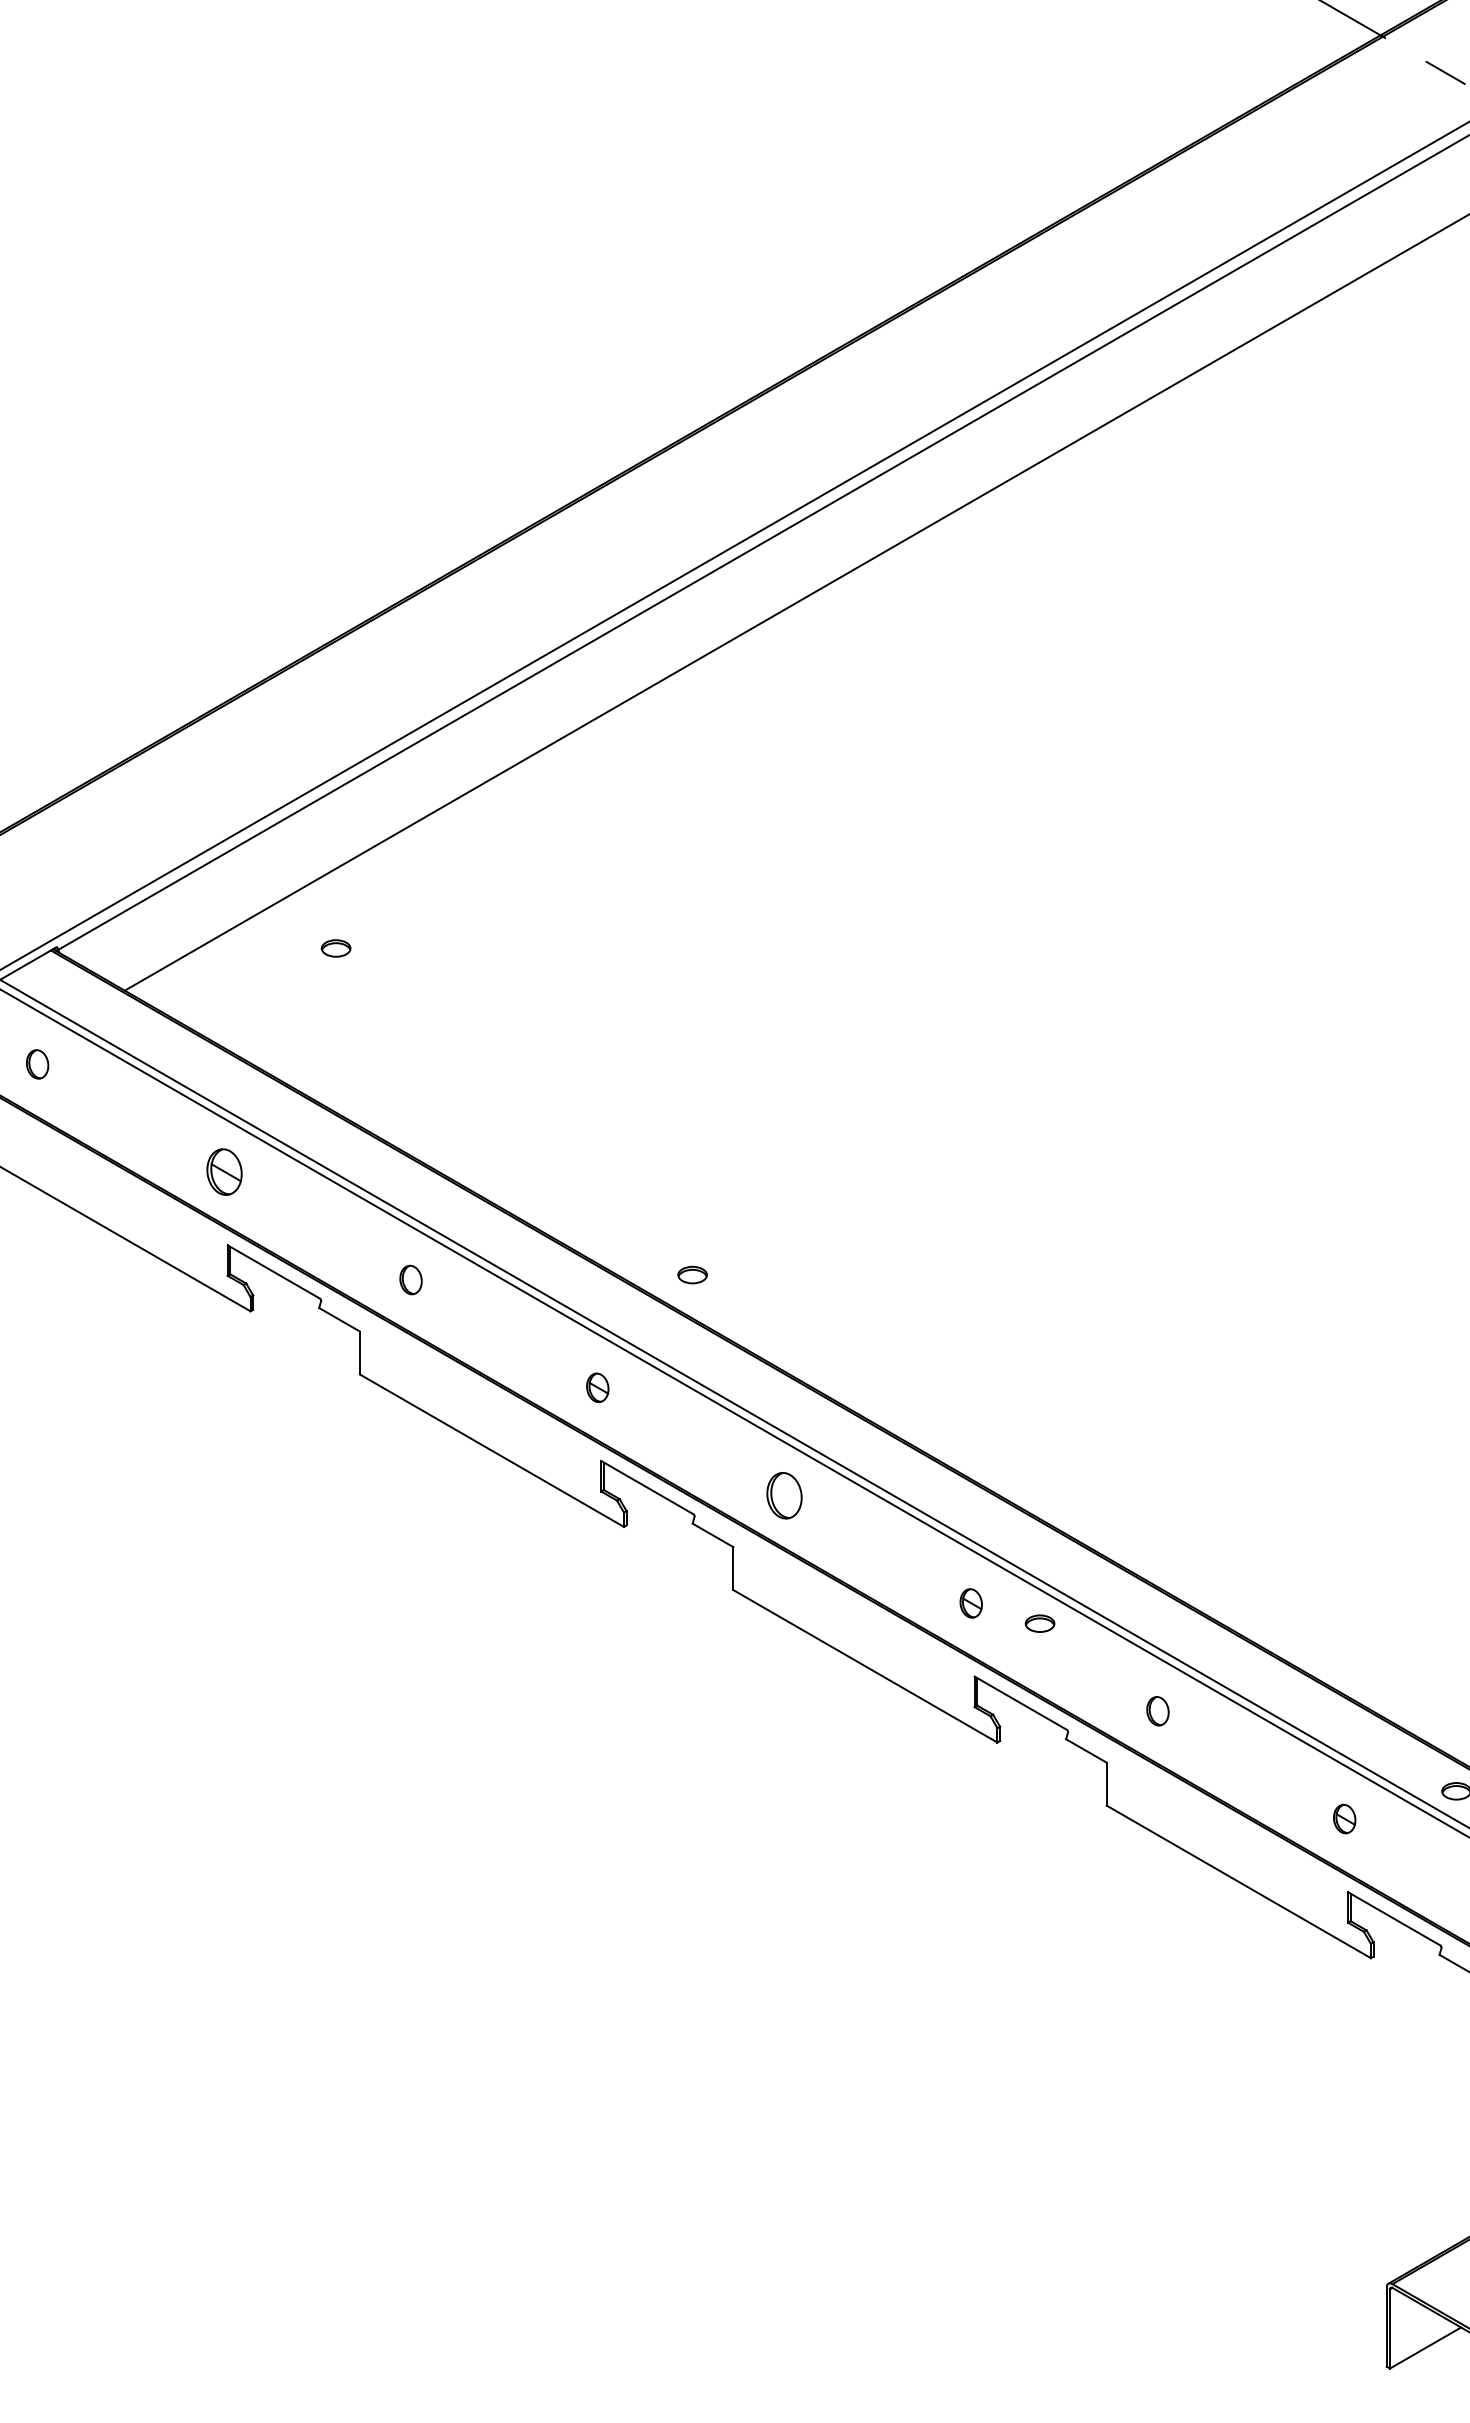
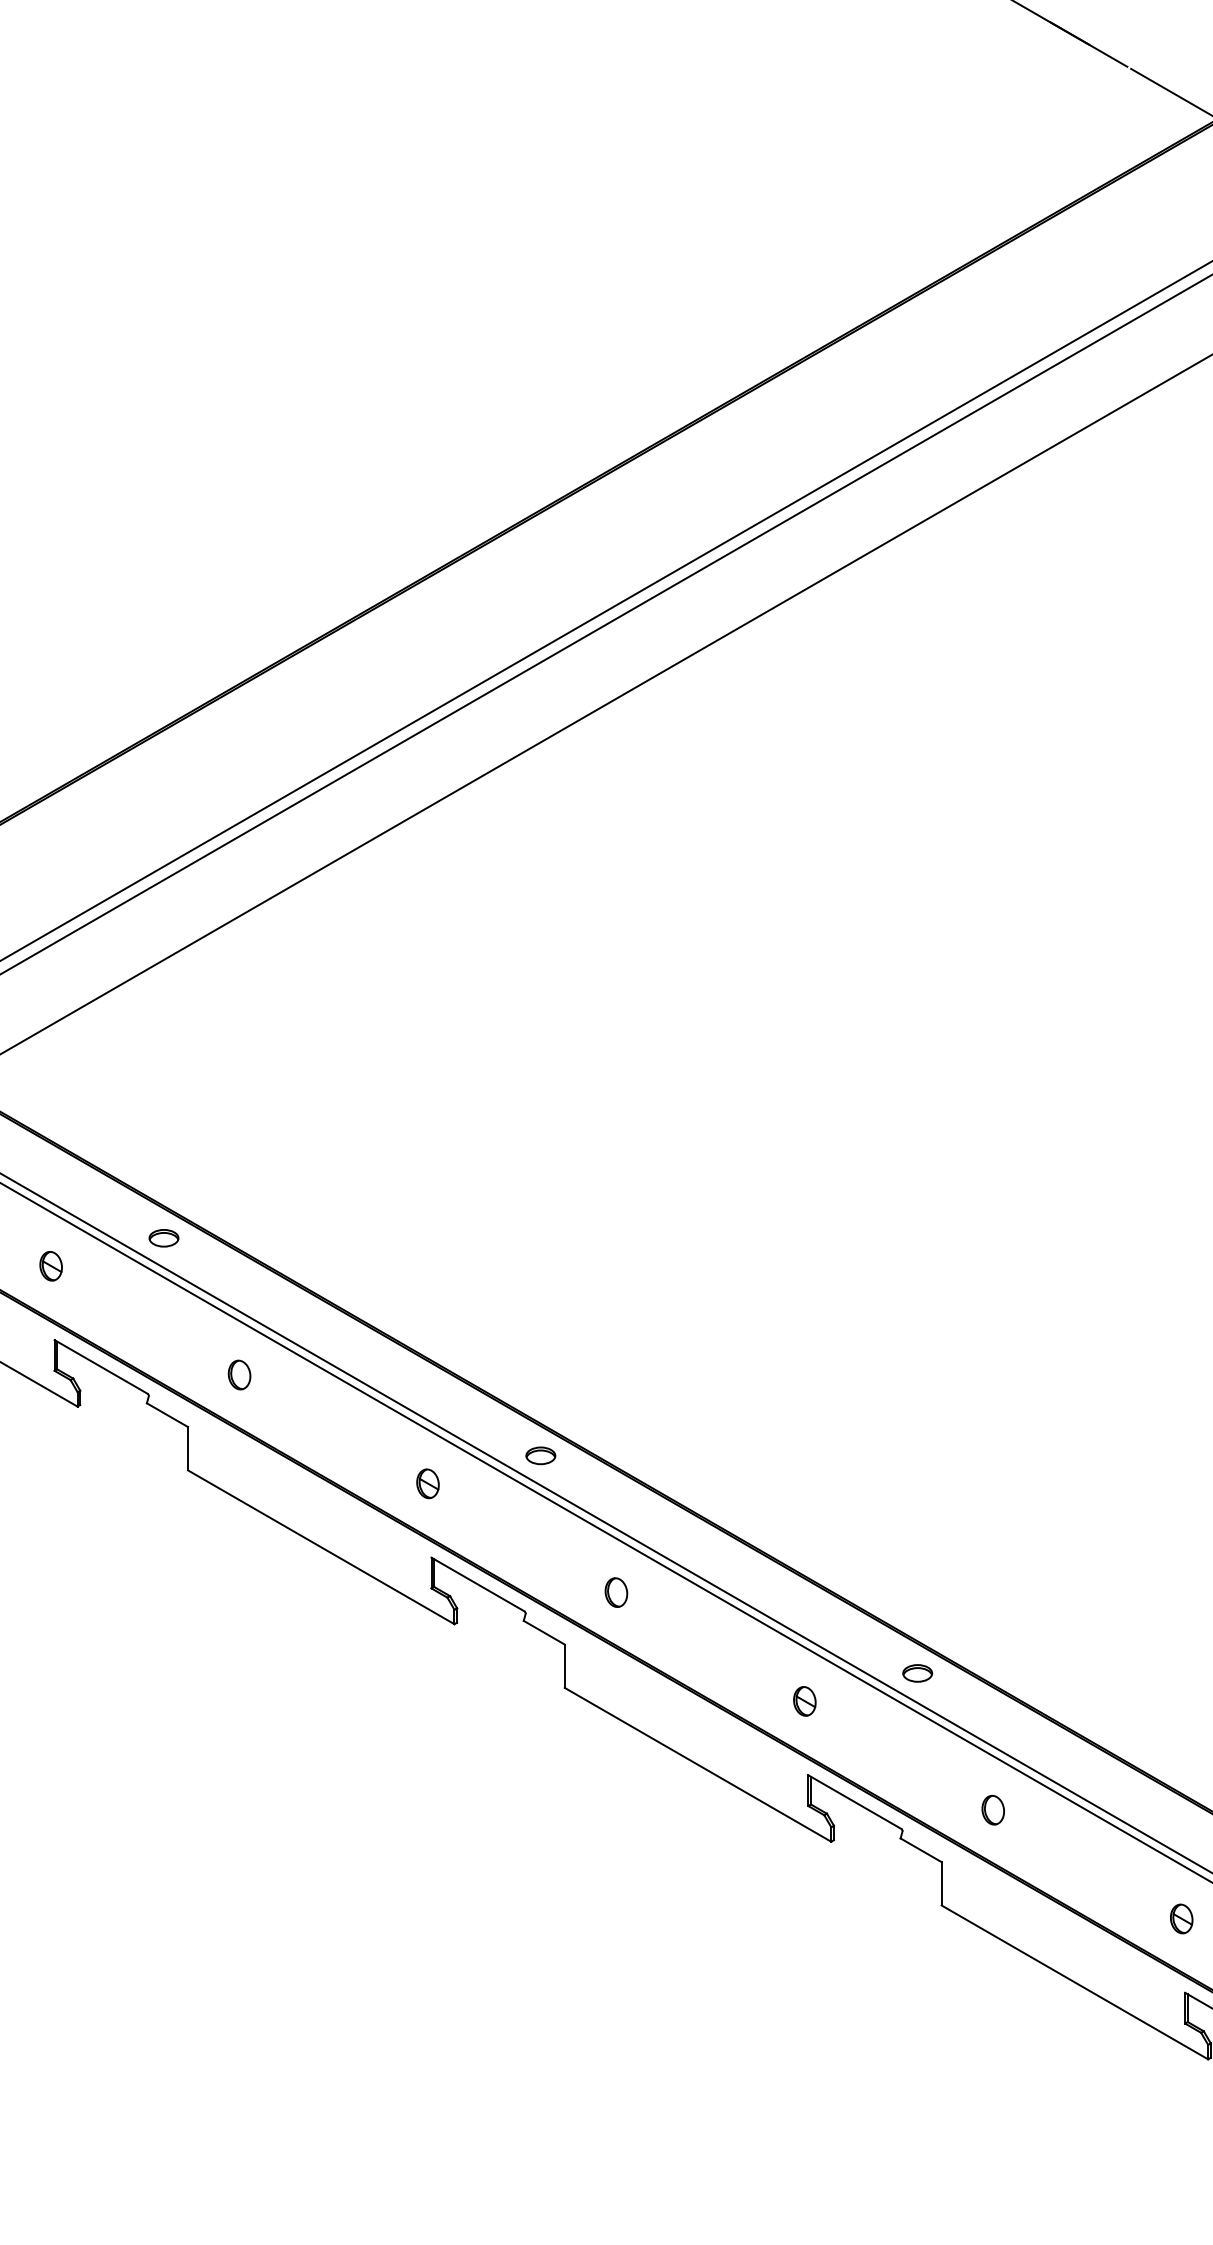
part: (335, 948) -> (163, 1238), moved
part: (223, 1172) -> (50, 1266), size x0.62
part: (692, 1274) -> (540, 1455), moved
part: (784, 1495) -> (616, 1592), size x0.62
part: (1039, 1623) -> (917, 1673), moved

